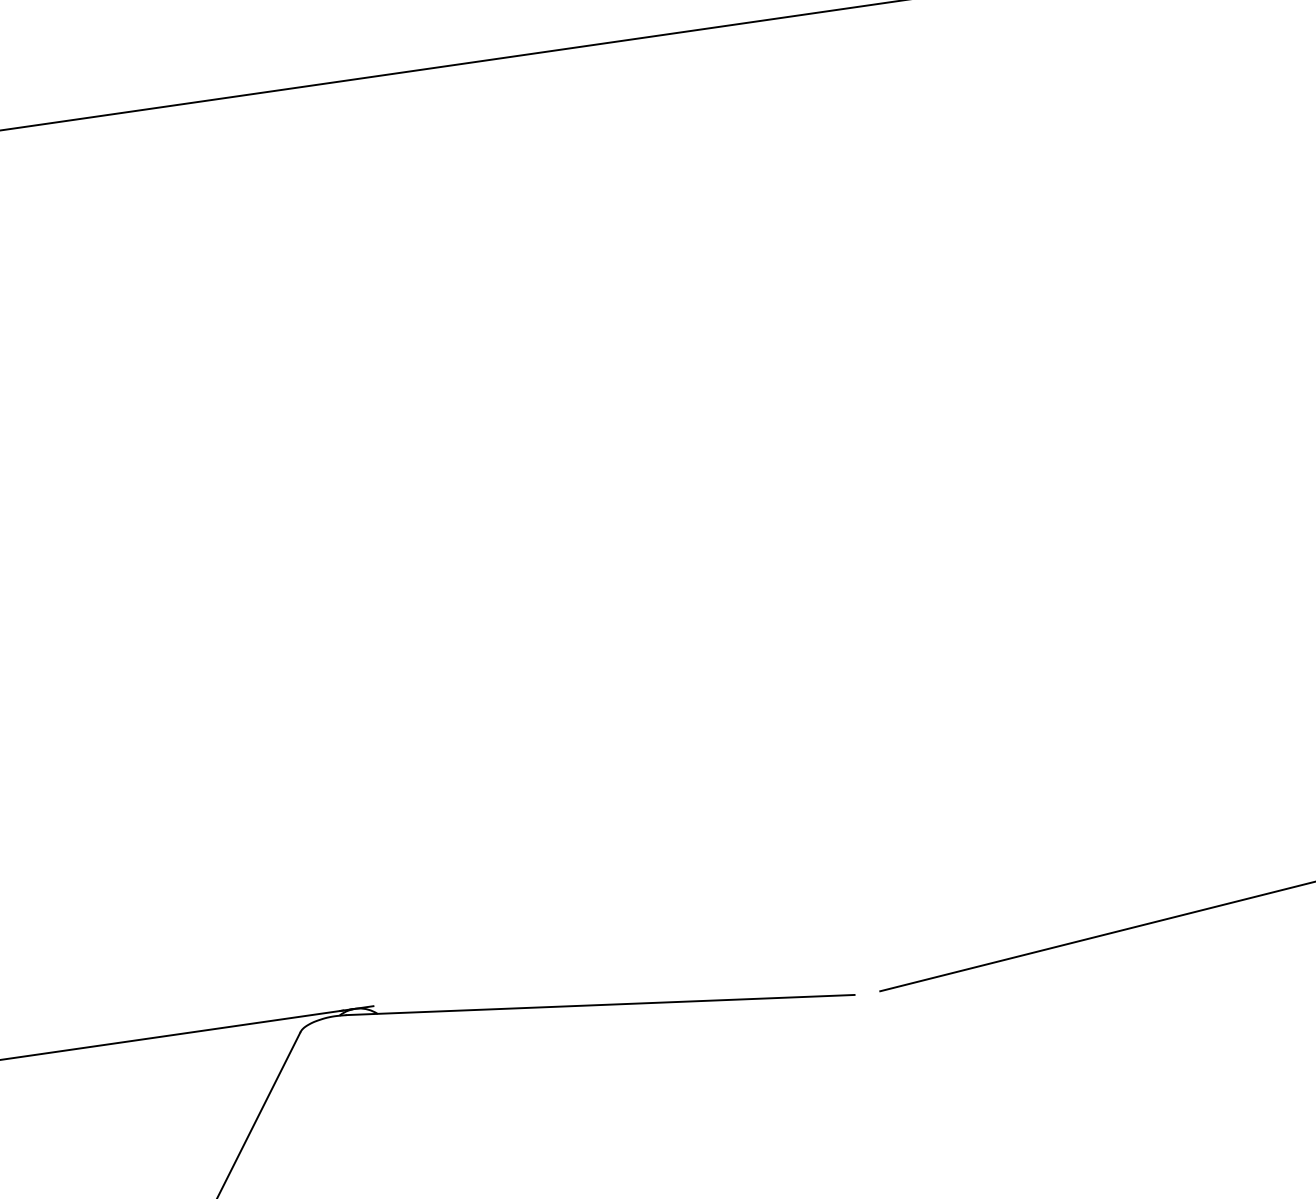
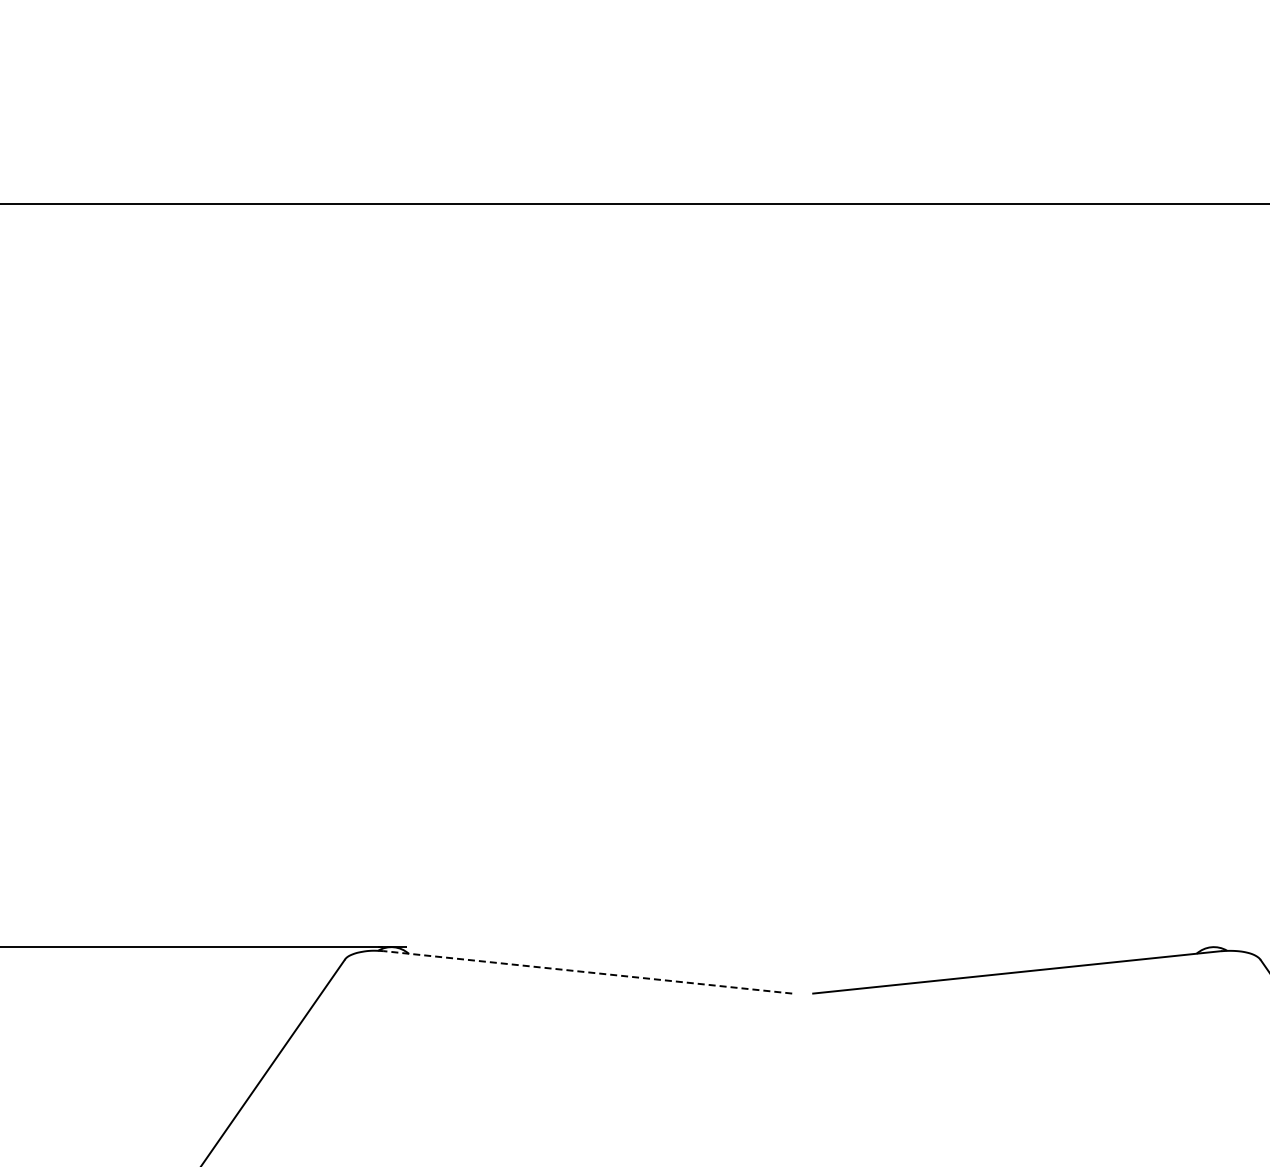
line: (599, 1005) -> (587, 972), solid -> dashed

